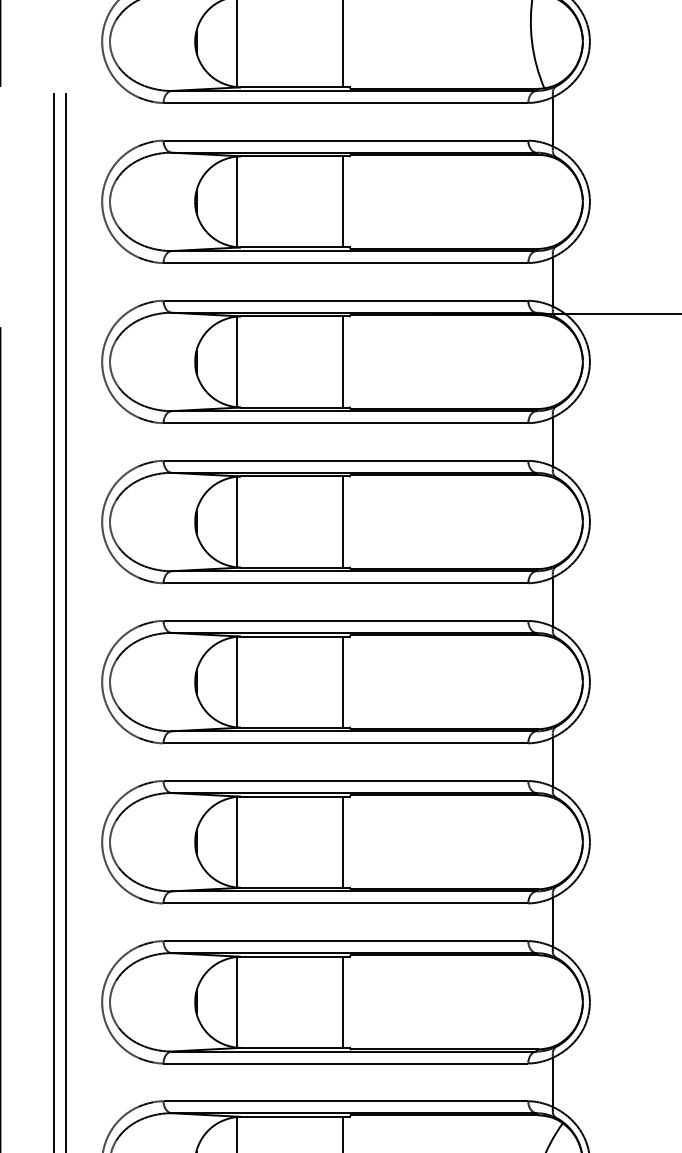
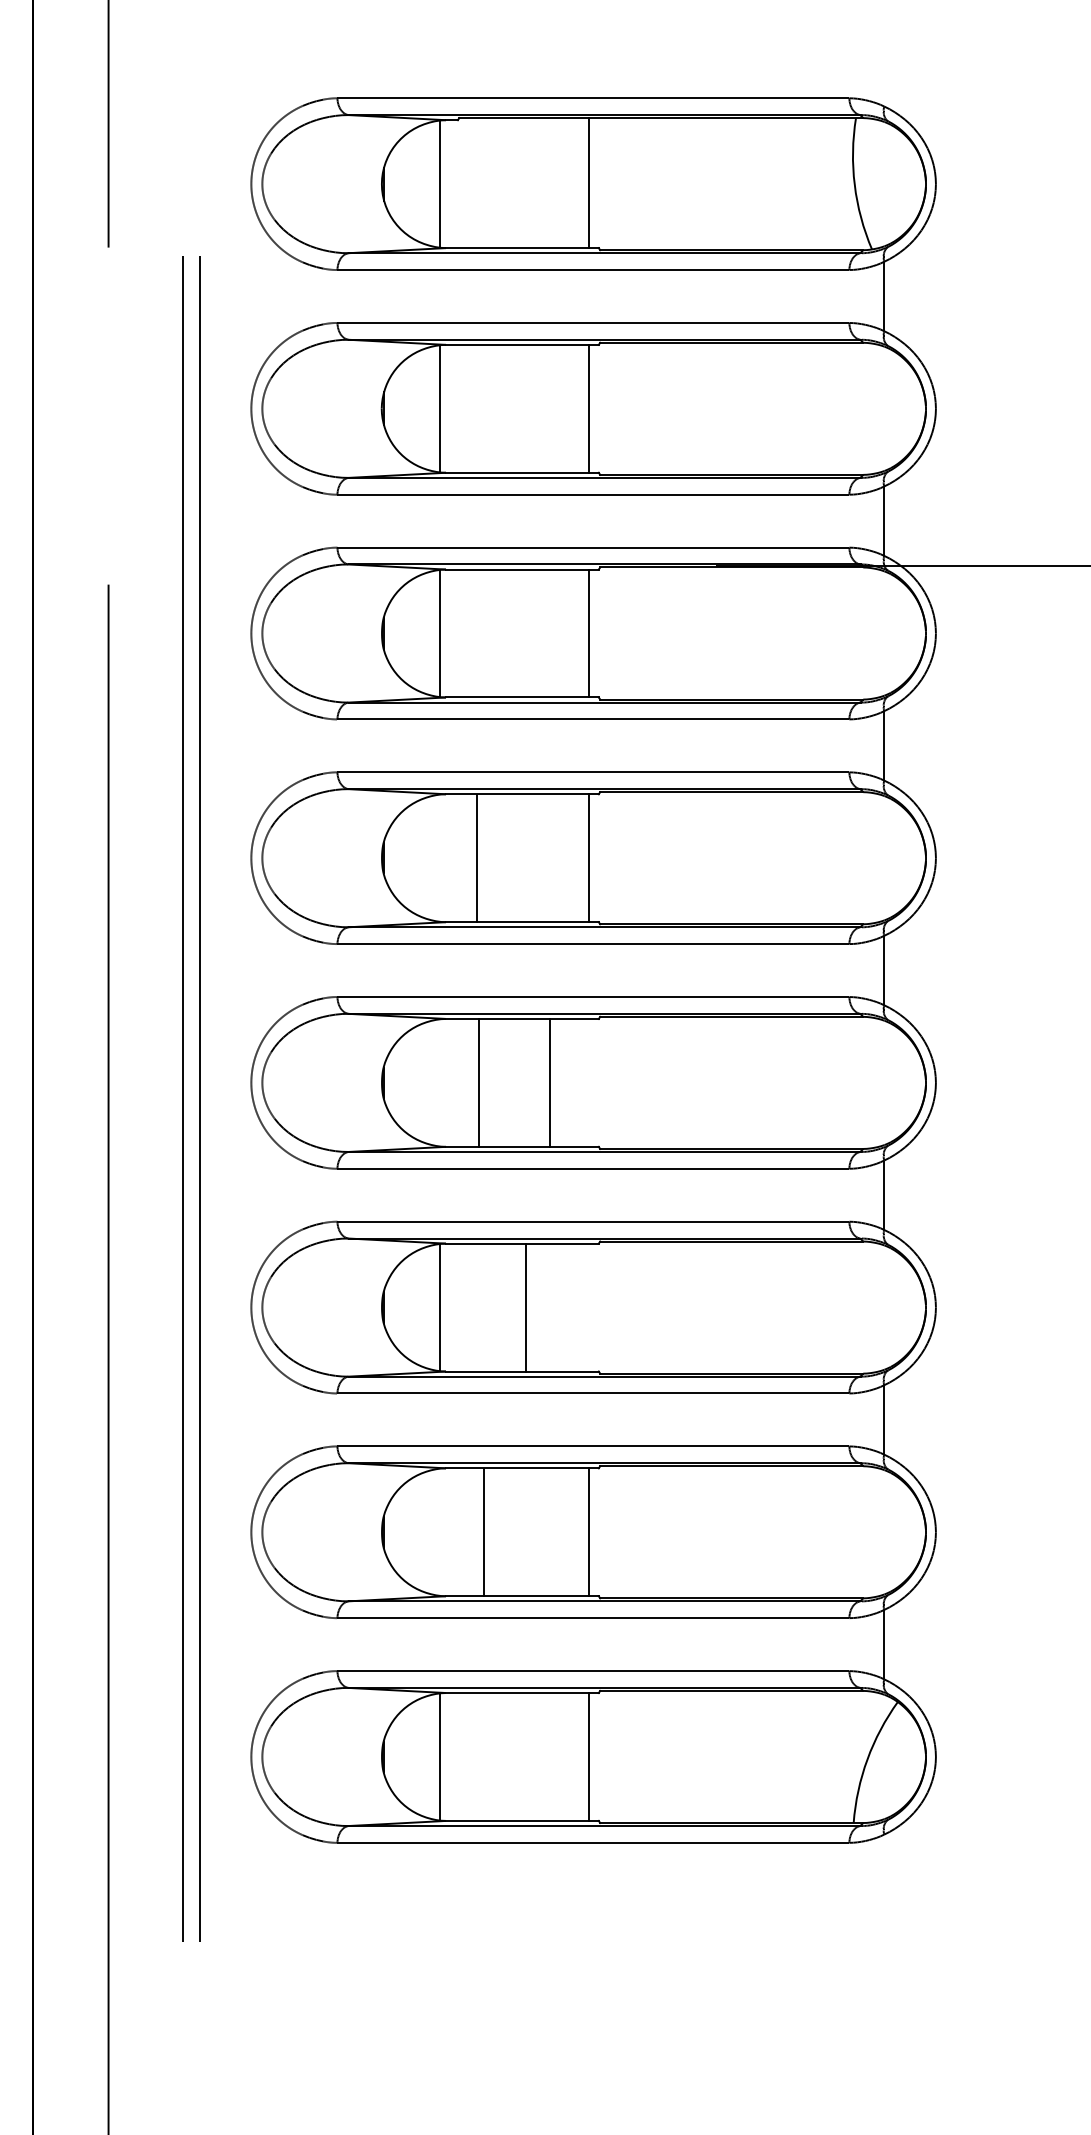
line: (236, 521) -> (477, 857), moved
line: (236, 681) -> (479, 1082), moved
line: (342, 681) -> (549, 1082), moved
line: (342, 842) -> (525, 1307), moved
line: (236, 1001) -> (484, 1531), moved

